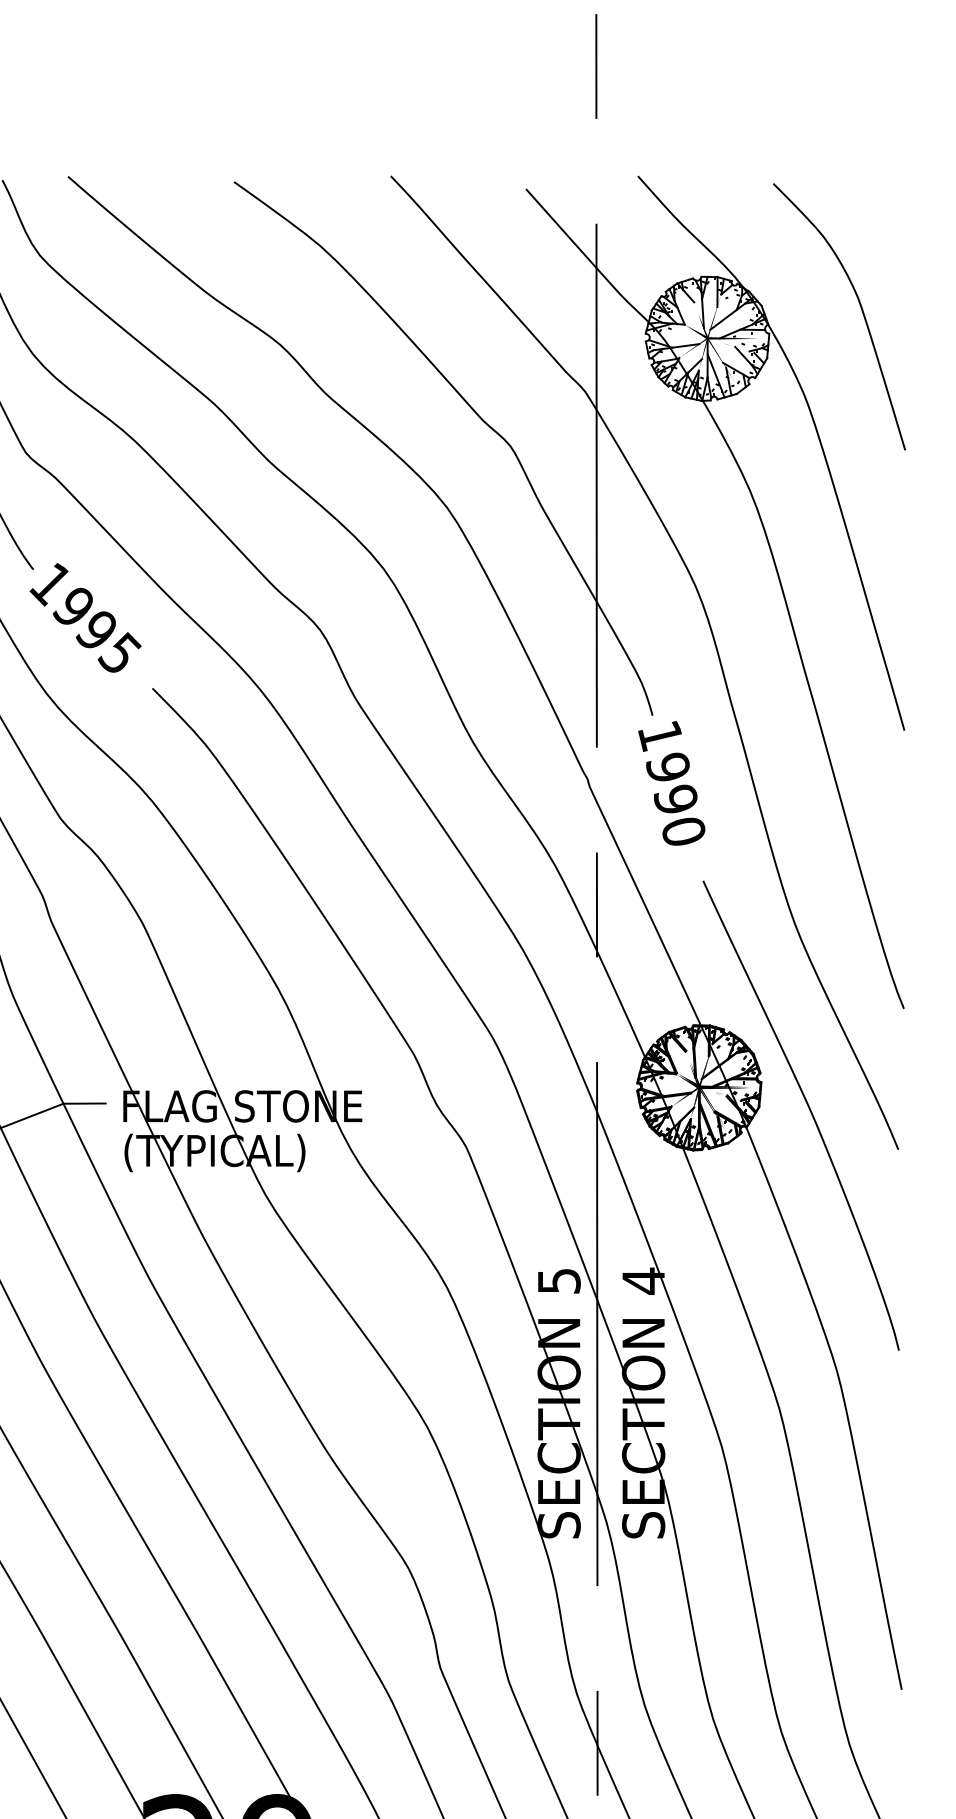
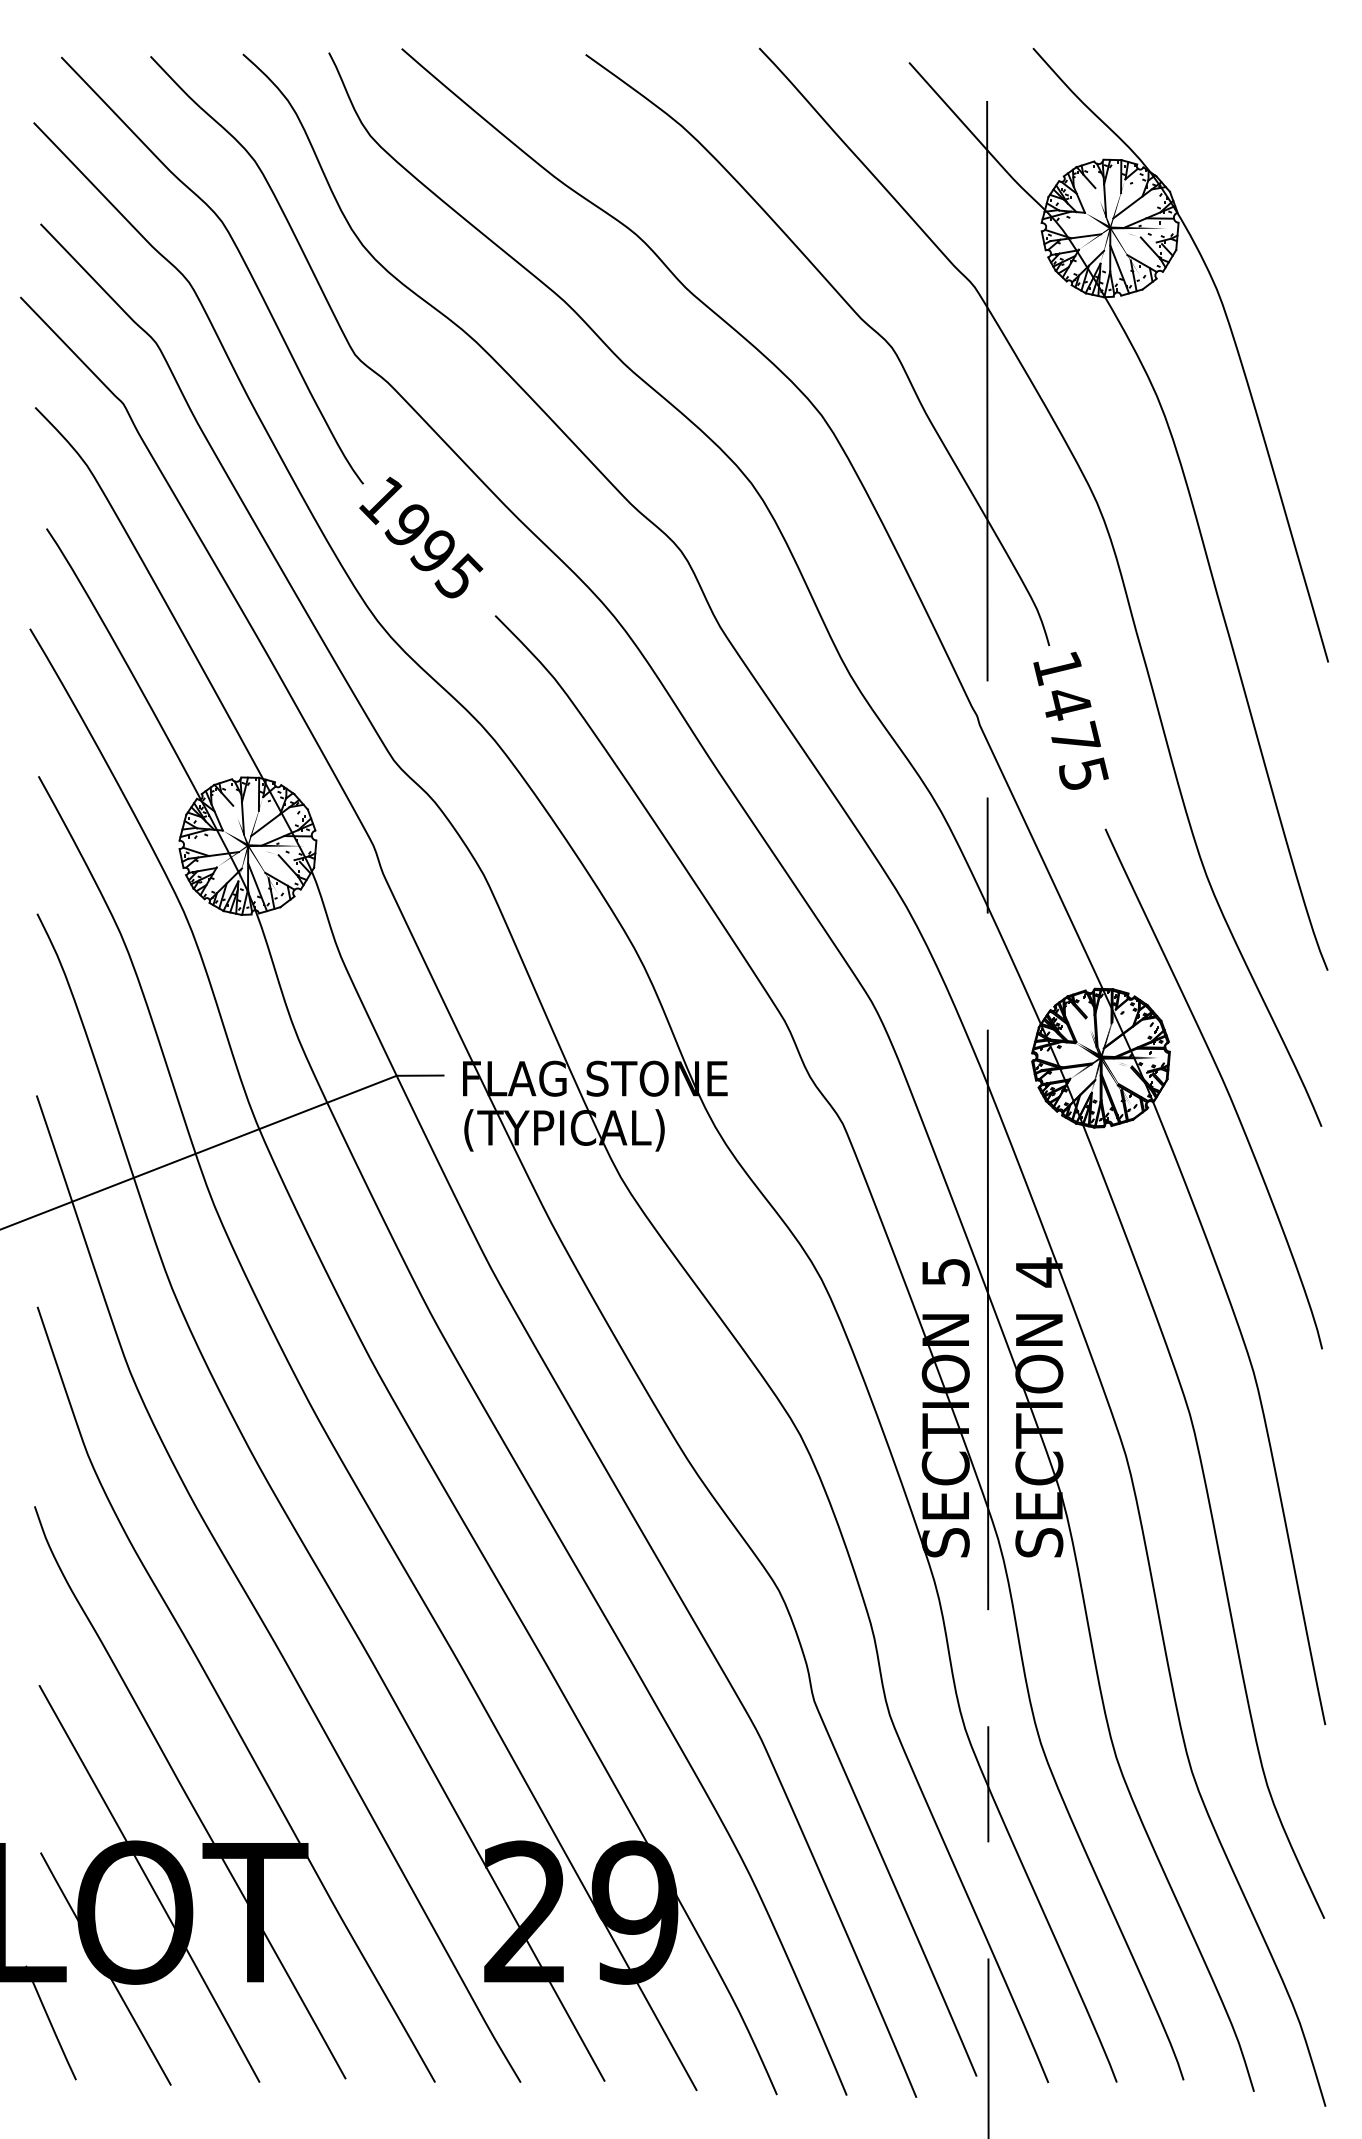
curve: (861, 309) -> (1280, 196), removed
text: (676, 798) -> (1075, 737), 1990 -> 1475

